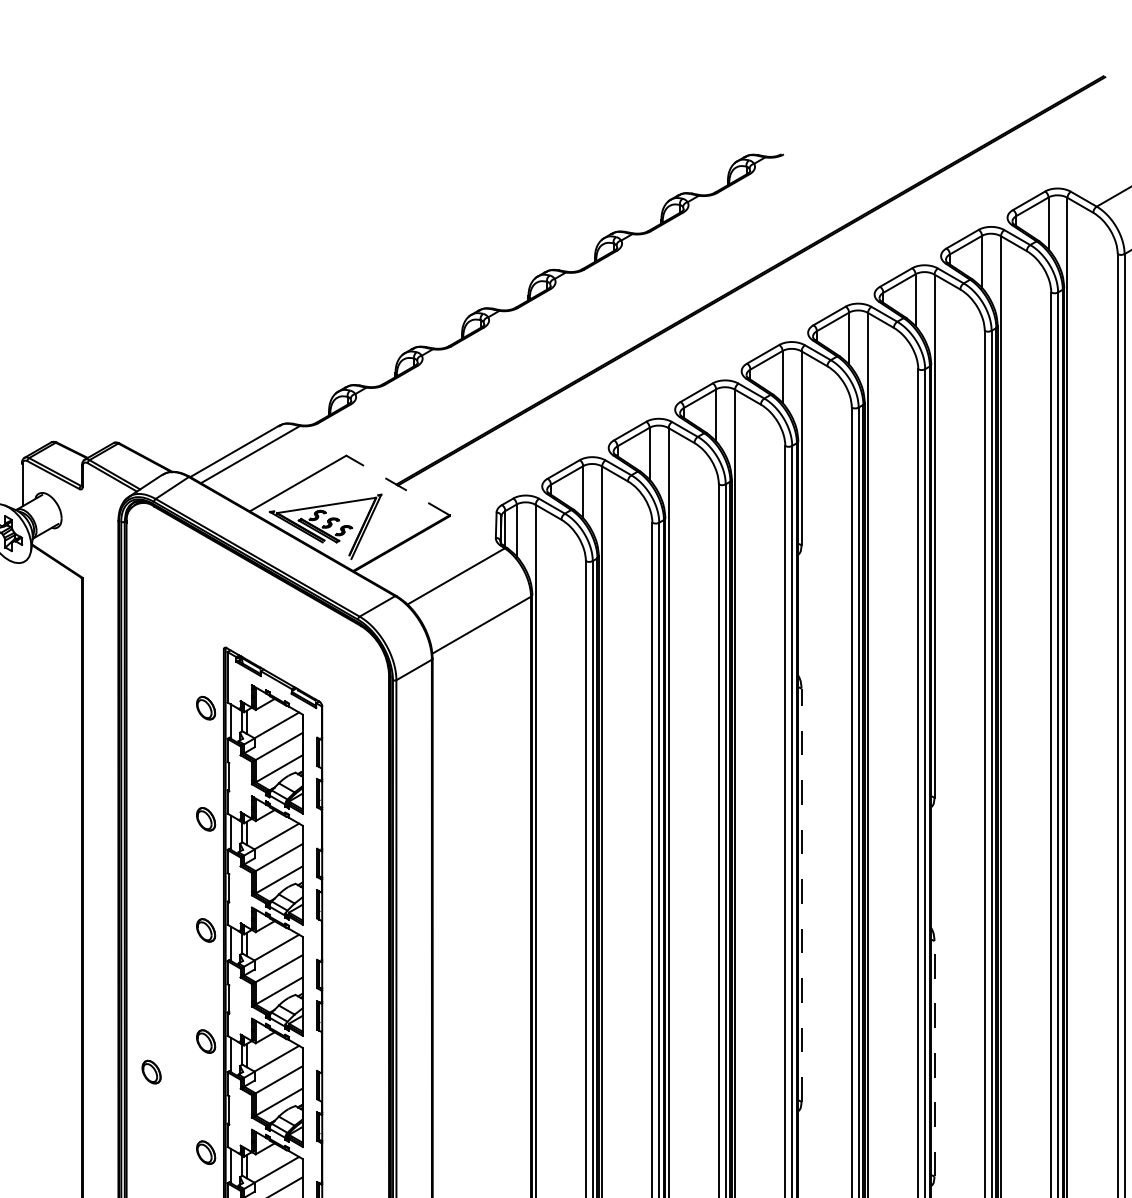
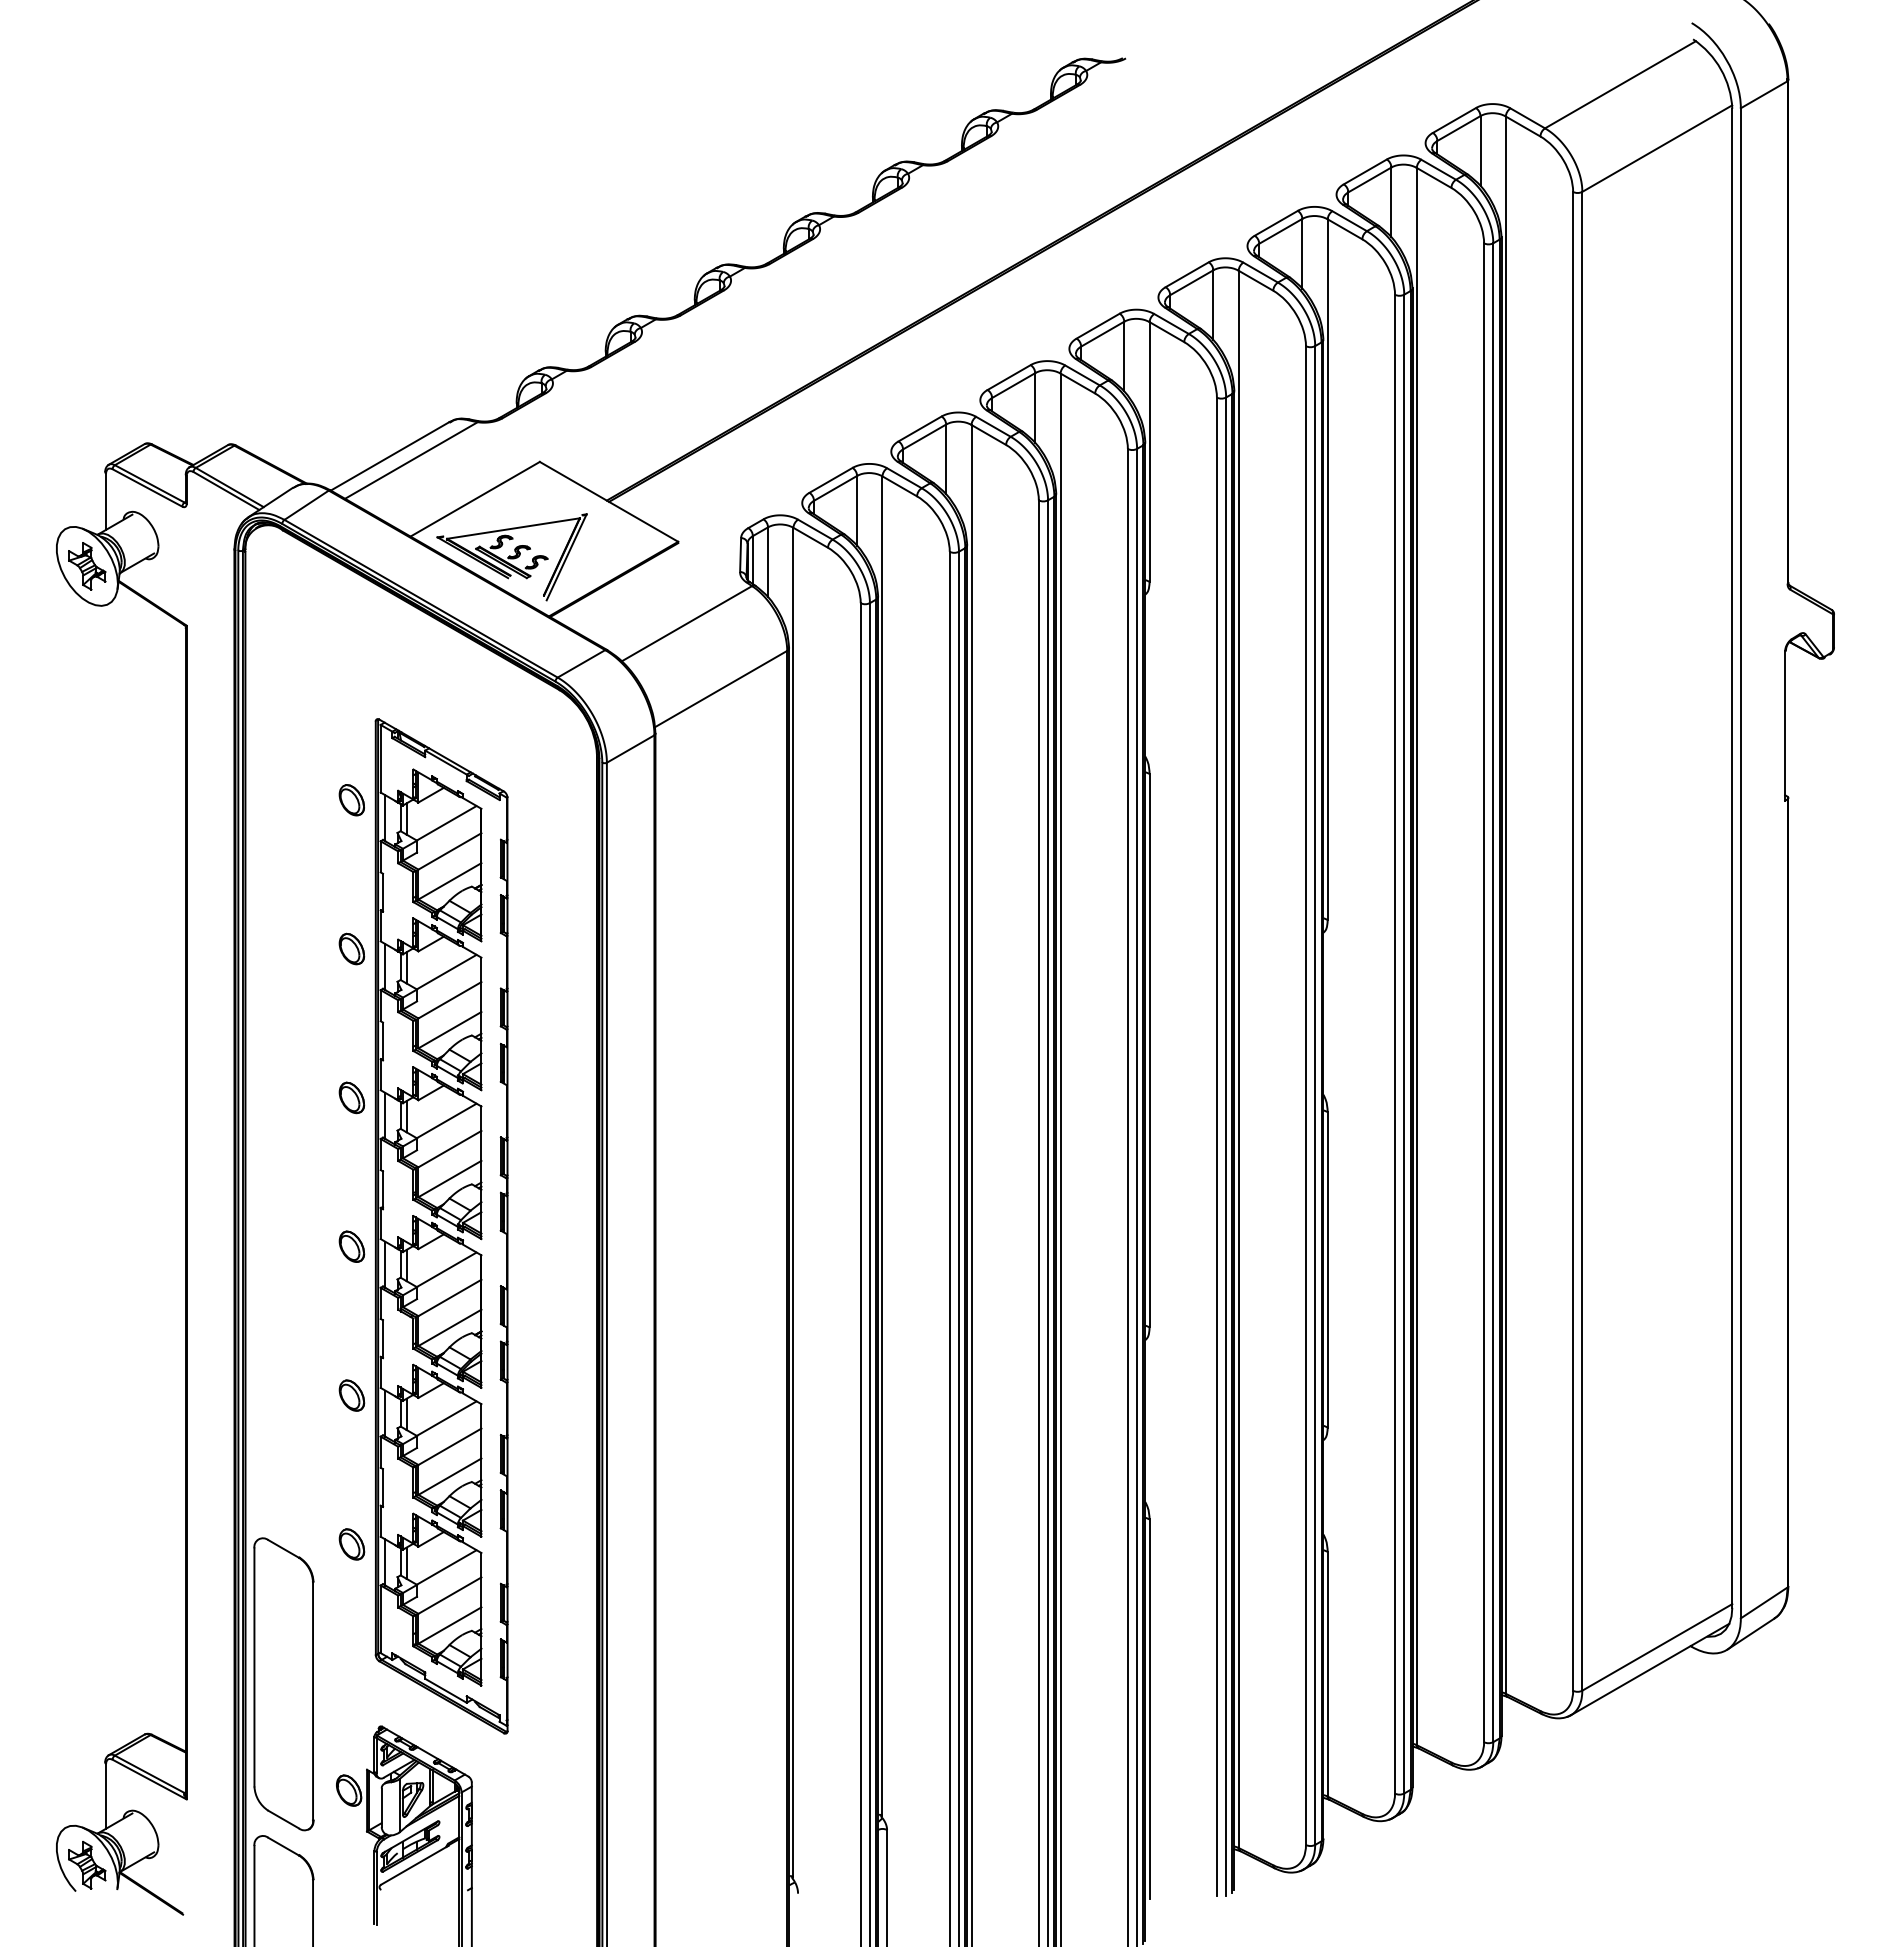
line: (398, 485) -> (609, 501), dashed -> solid
line: (801, 895) -> (1149, 1050), dashed -> solid
line: (934, 1058) -> (1327, 1269), dashed -> solid
part: (151, 1071) -> (278, 1287), removed

